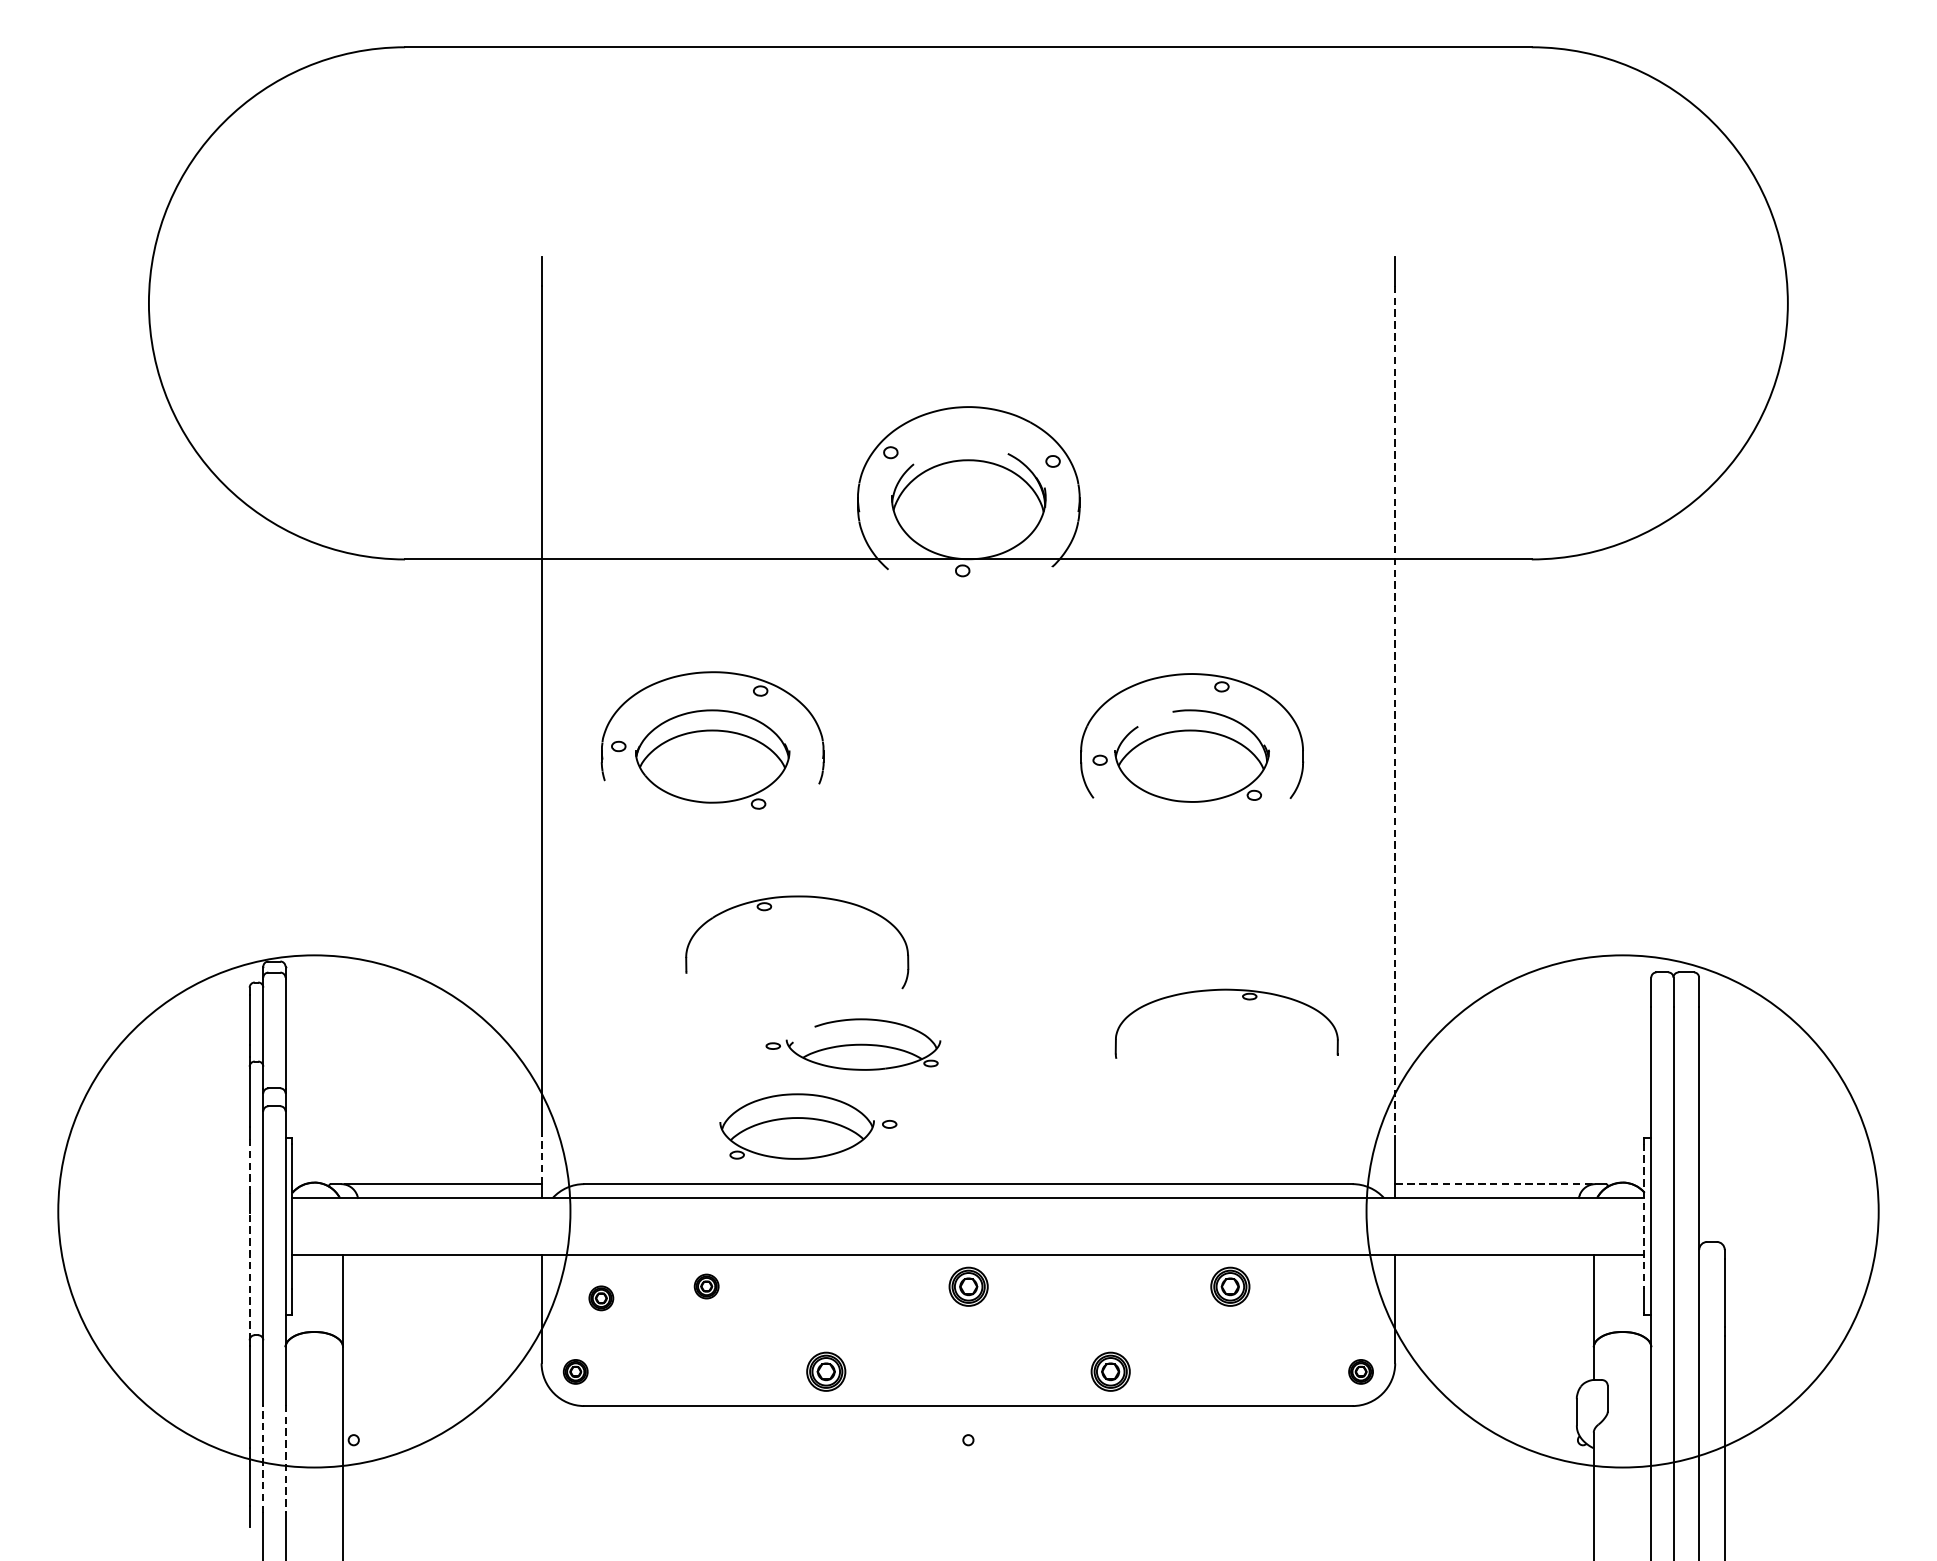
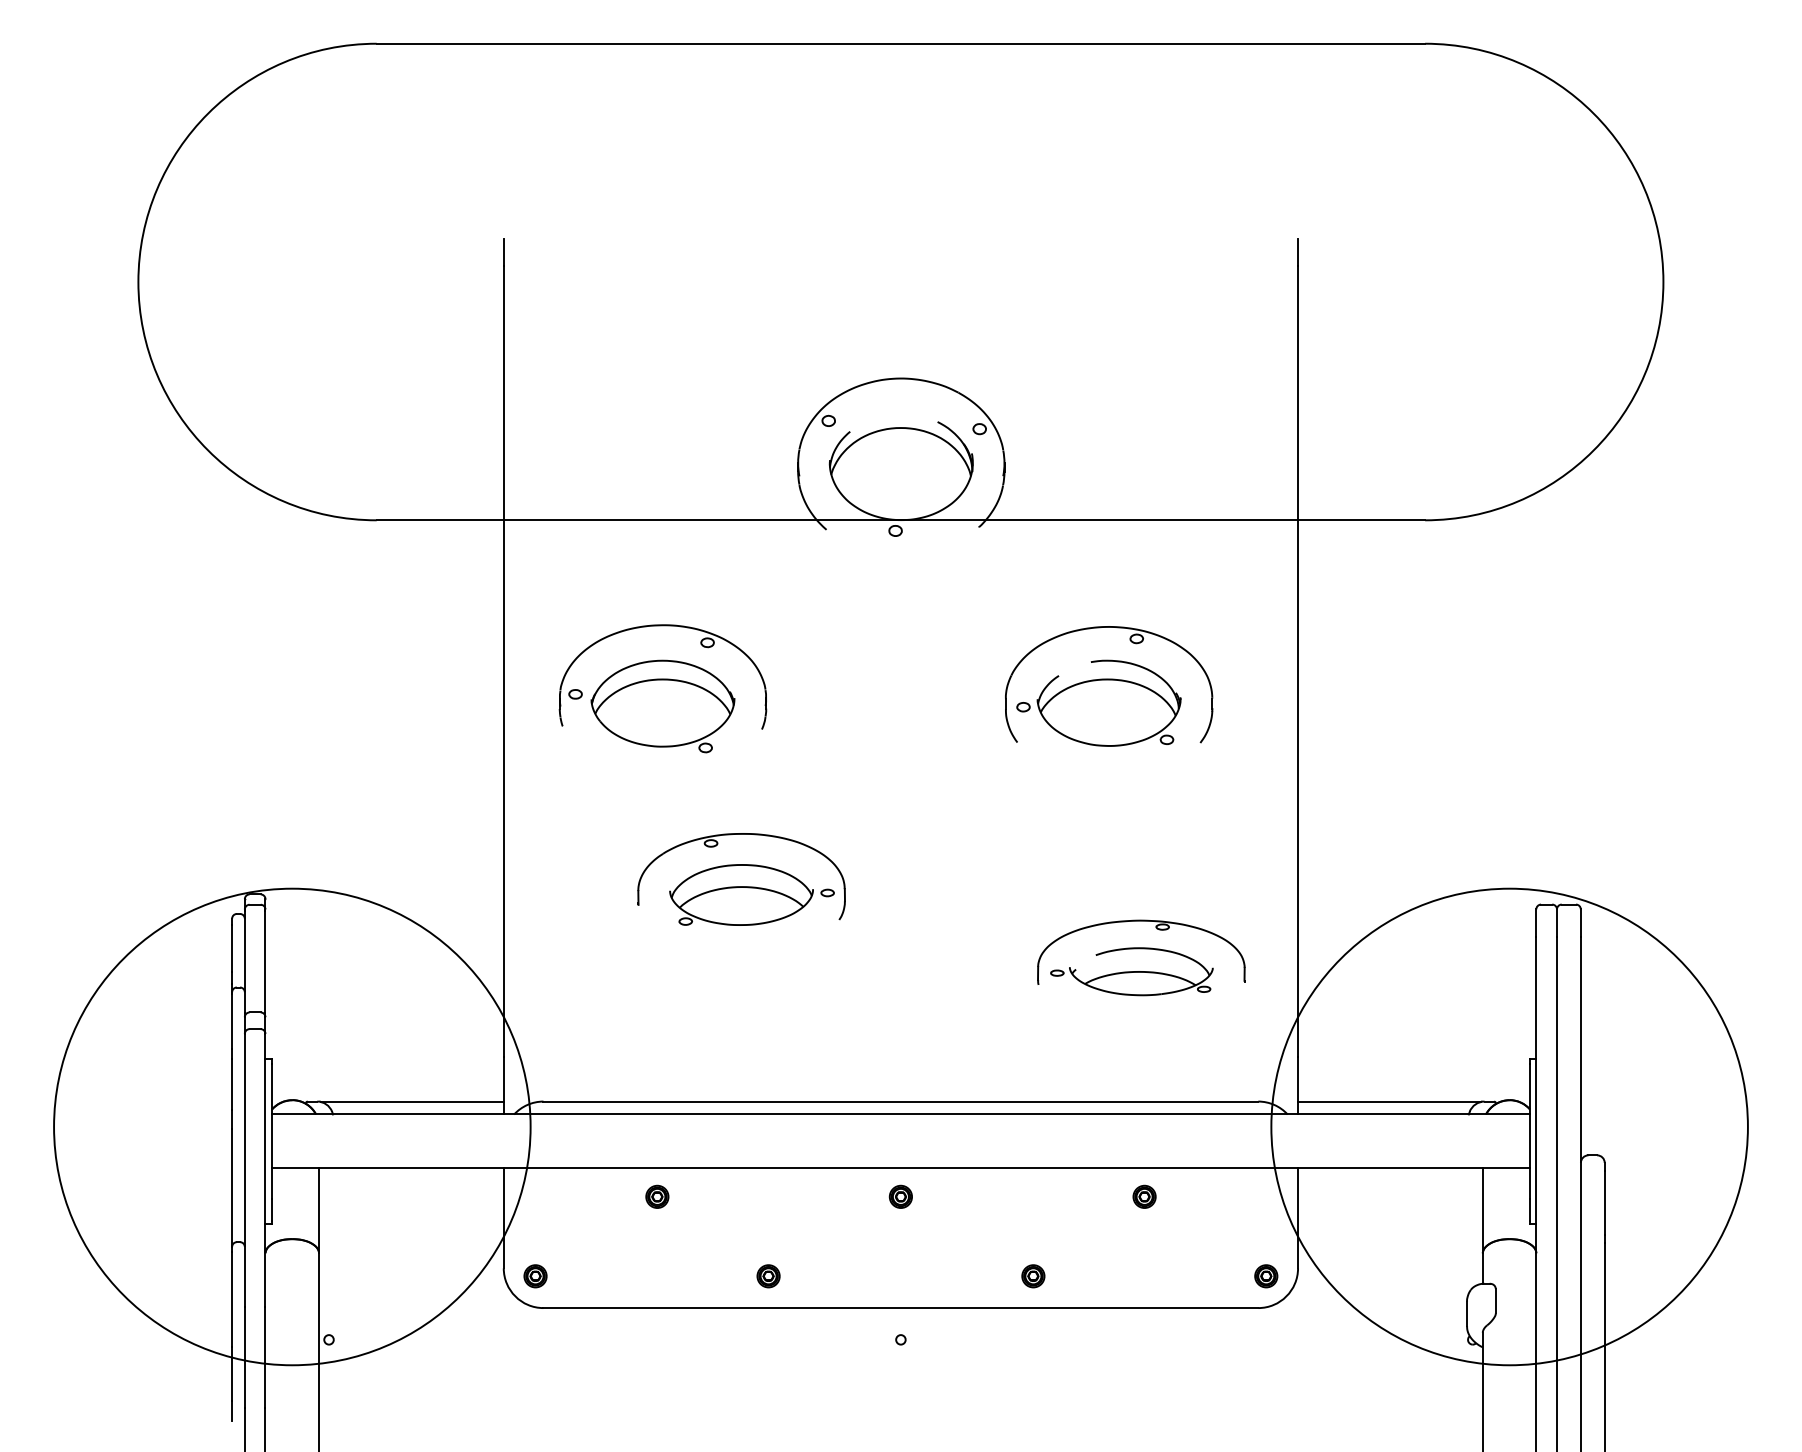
line: (1395, 711) -> (1298, 661), dashed -> solid
part: (852, 1044) -> (1131, 971), moved
part: (807, 1126) -> (751, 894), moved
line: (541, 1159) -> (503, 1078), dashed -> solid
line: (250, 1165) -> (232, 1084), dashed -> solid
line: (1493, 1184) -> (1389, 1101), dashed -> solid
line: (1643, 1216) -> (1529, 1131), dashed -> solid
line: (250, 1276) -> (232, 1187), dashed -> solid
part: (967, 1286) -> (900, 1196), size x0.62
part: (1230, 1286) -> (1144, 1196), size x0.62
part: (601, 1297) -> (559, 1207), removed
part: (826, 1372) -> (768, 1276), size x0.62
part: (1110, 1372) -> (1033, 1276), size x0.62
line: (262, 1458) -> (244, 1356), dashed -> solid
line: (285, 1459) -> (265, 1357), dashed -> solid

